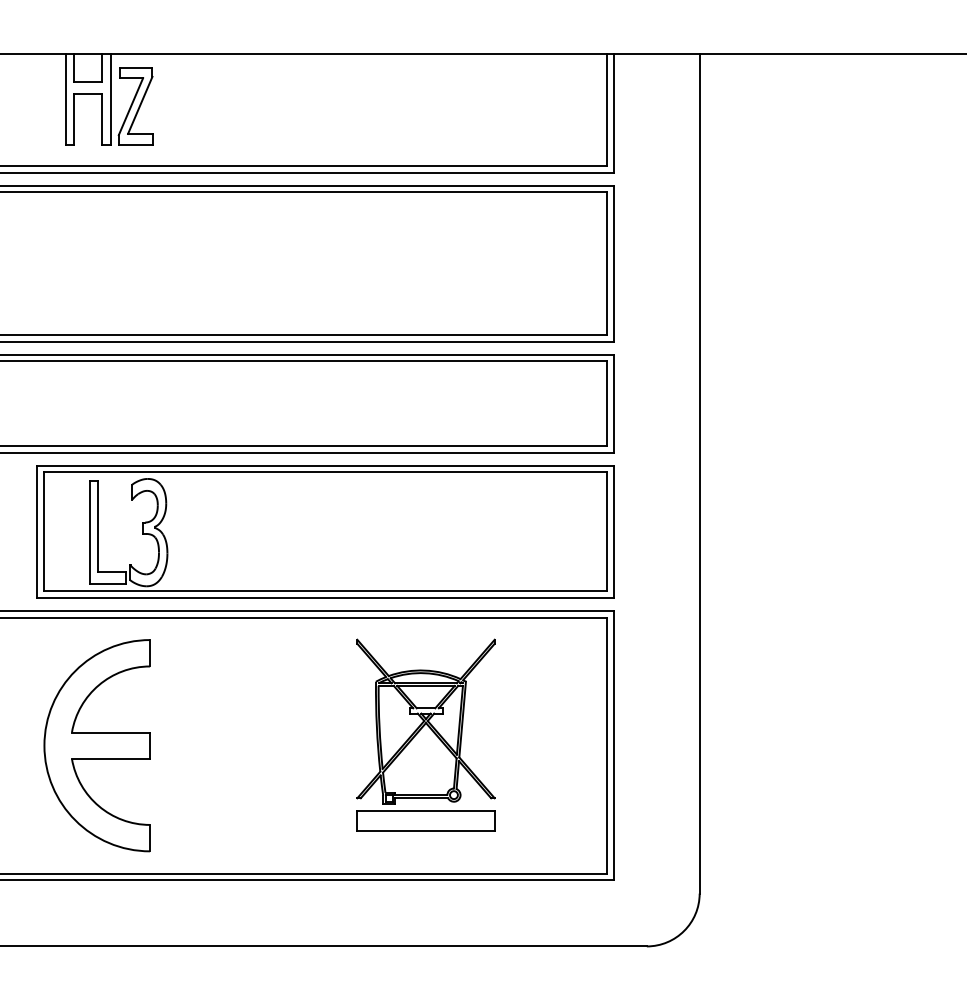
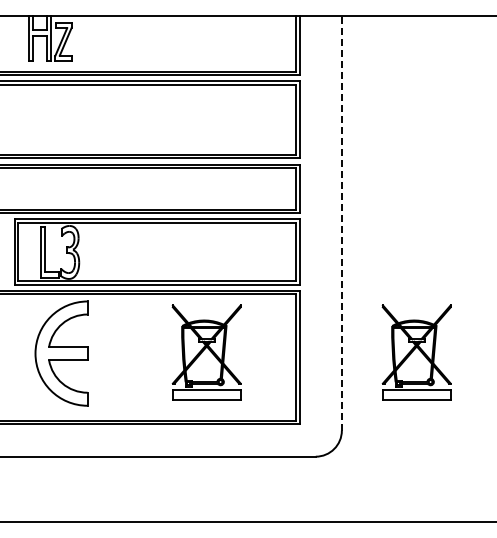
line: (698, 471) -> (341, 222), solid -> dashed
part: (850, 735) -> (416, 352), added
part: (97, 745) -> (61, 353), moved

